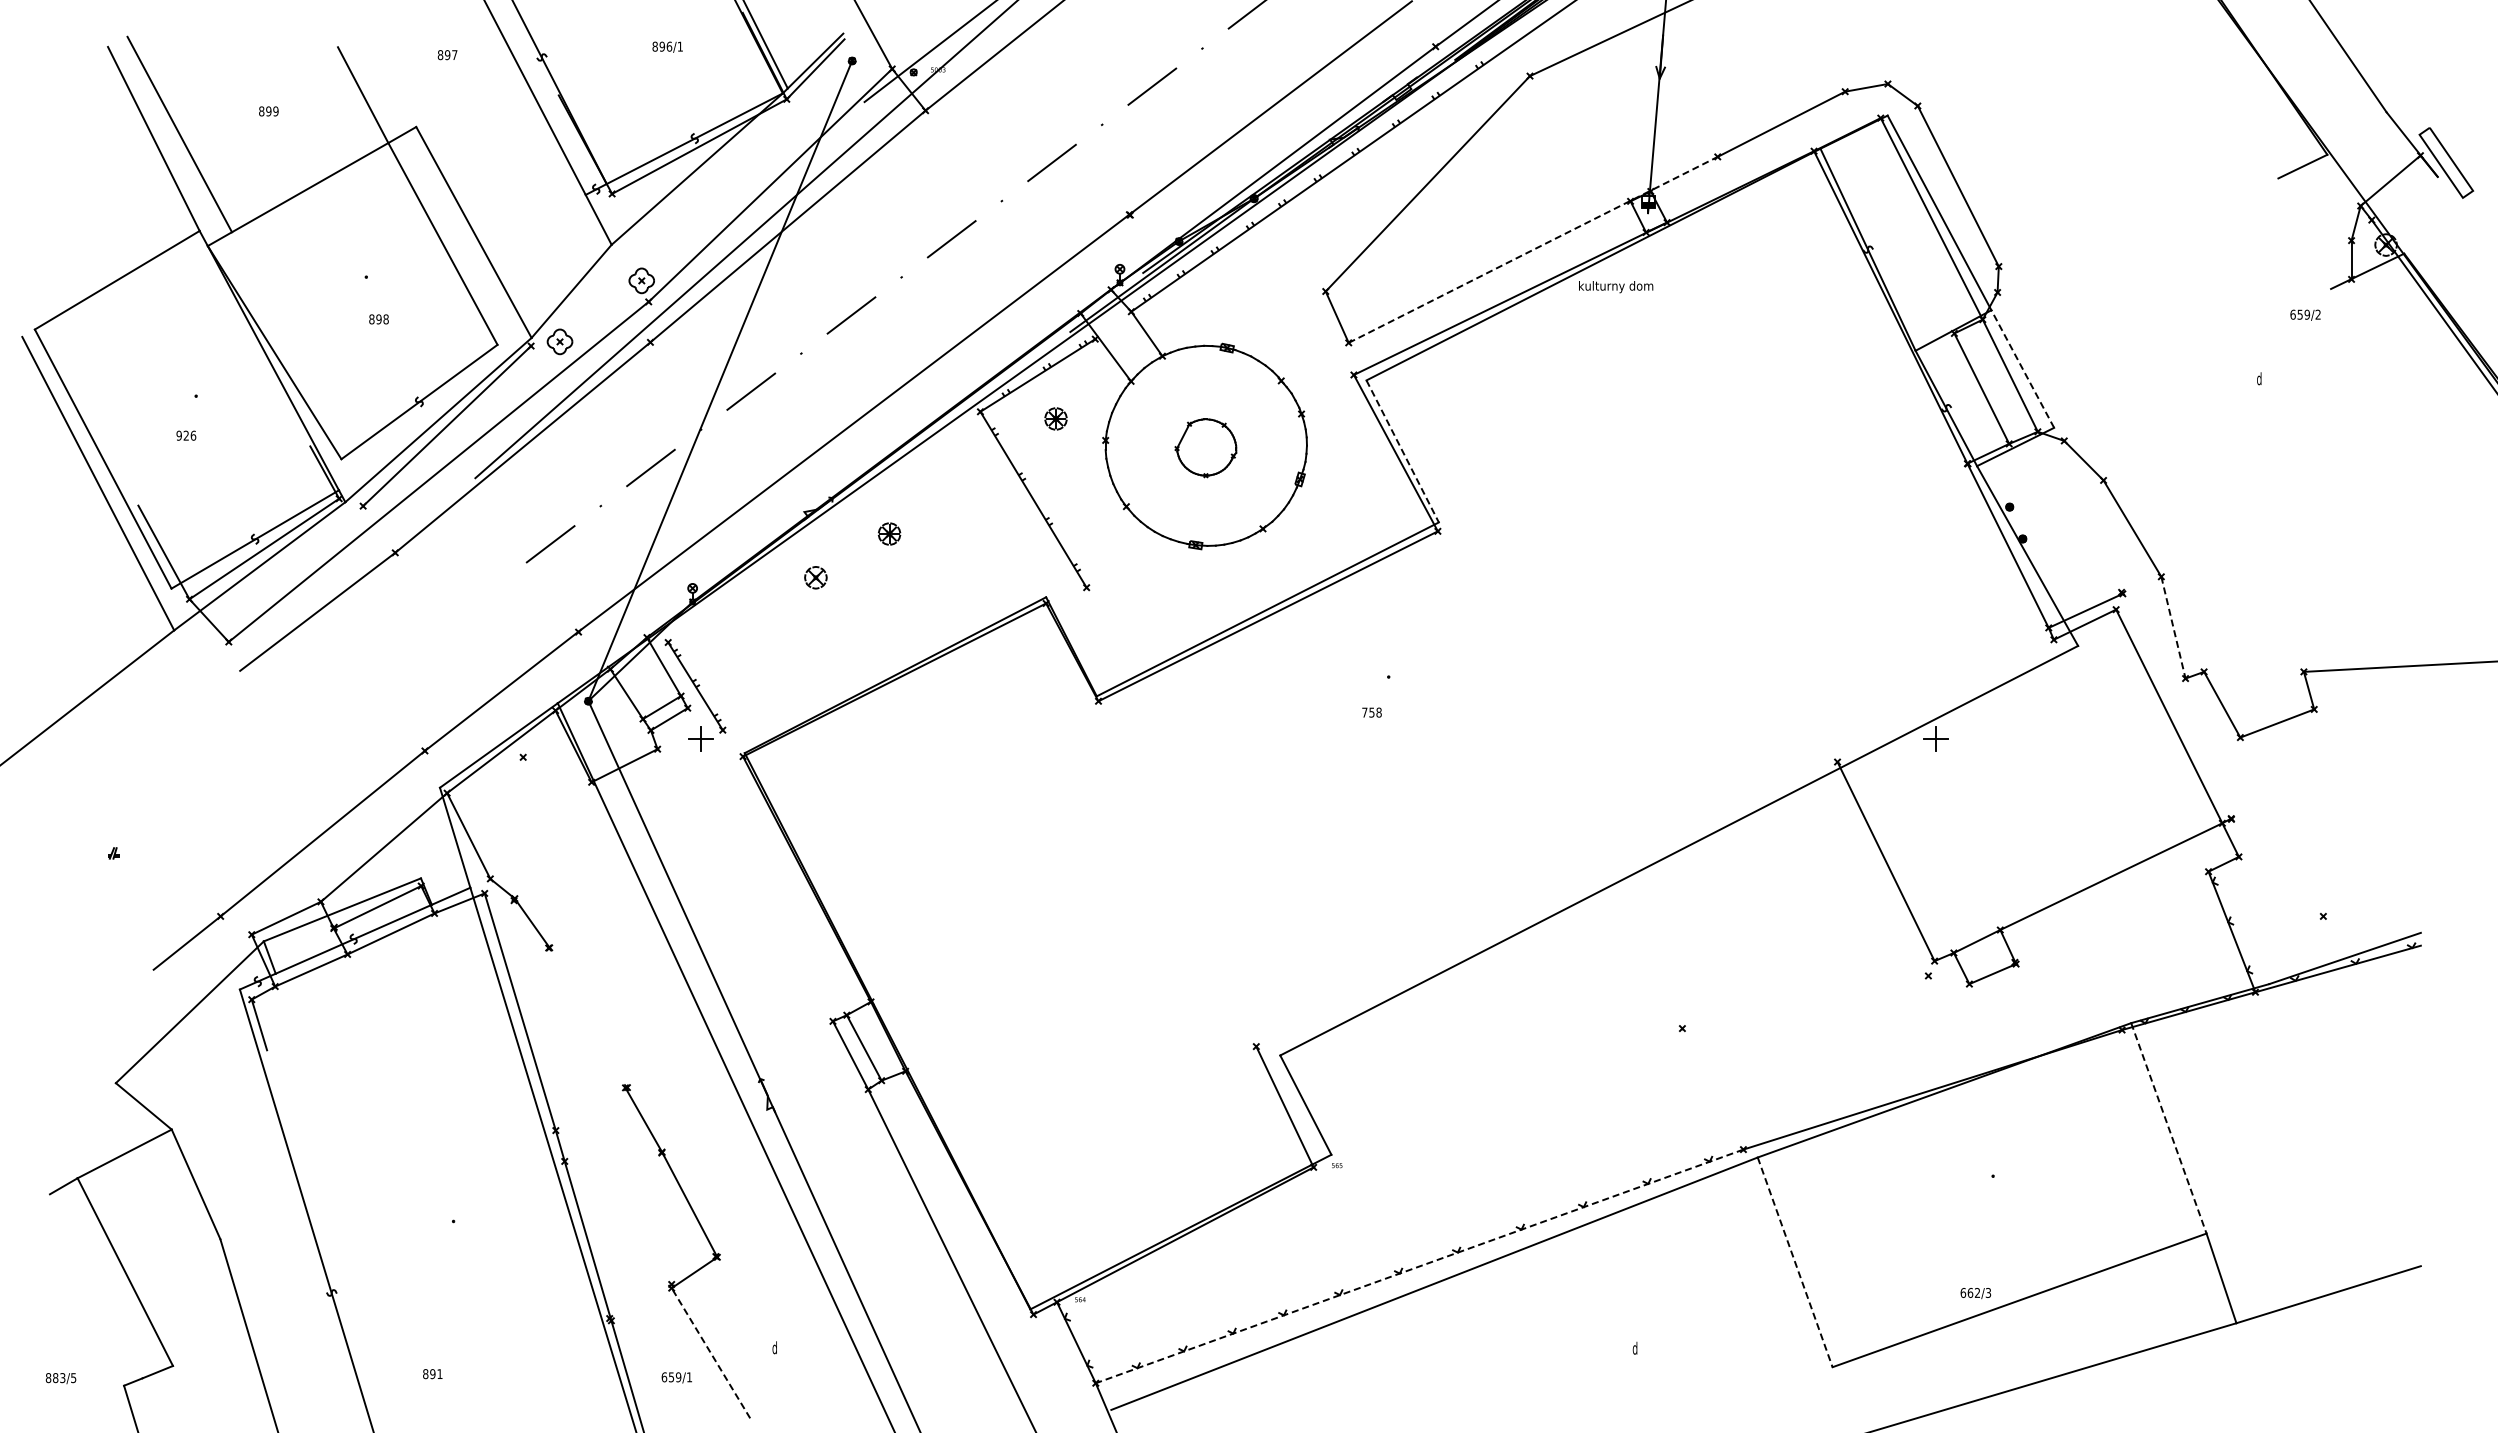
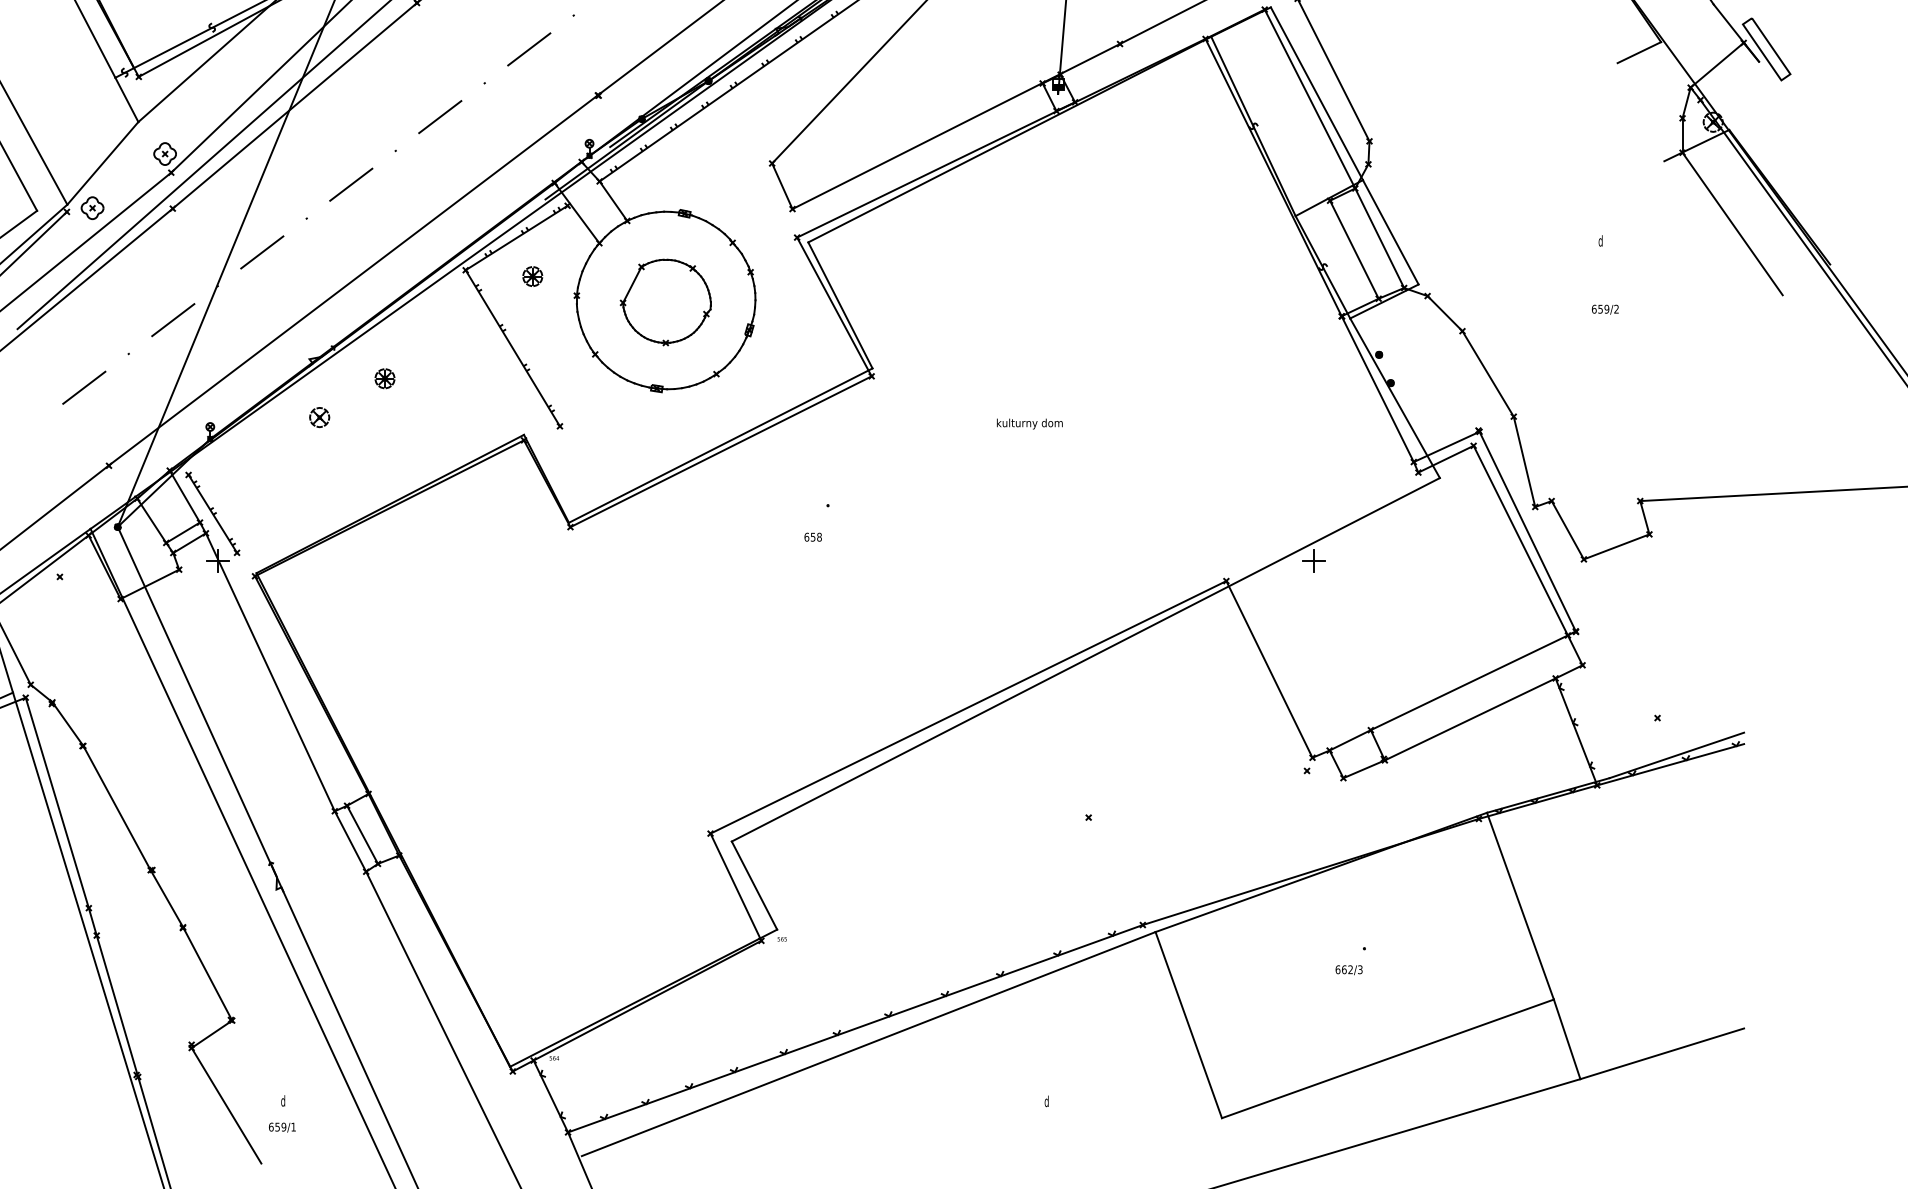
line: (1533, 249) -> (956, 126), dashed -> solid
text: (1616, 287) -> (1030, 424), moved
text: (2305, 314) -> (1605, 309), moved
line: (2407, 359) -> (1732, 223), added
line: (2022, 369) -> (1390, 232), dashed -> solid
part: (1205, 448) -> (665, 302), size x1.67
line: (1402, 451) -> (840, 305), dashed -> solid
line: (2173, 628) -> (1524, 462), dashed -> solid
line: (2176, 705) -> (1527, 530), added
text: (1364, 712) -> (806, 537), 758 -> 658
line: (759, 864) -> (269, 672), added
line: (1546, 904) -> (968, 707), added
line: (2112, 917) -> (1470, 719), added
line: (587, 1017) -> (116, 807), added
line: (2168, 1128) -> (1520, 906), dashed -> solid
line: (1795, 1262) -> (1189, 1025), dashed -> solid
line: (1419, 1266) -> (855, 1028), dashed -> solid
text: (1975, 1293) -> (1348, 970), moved
line: (710, 1352) -> (226, 1105), dashed -> solid
text: (676, 1377) -> (282, 1127), moved

